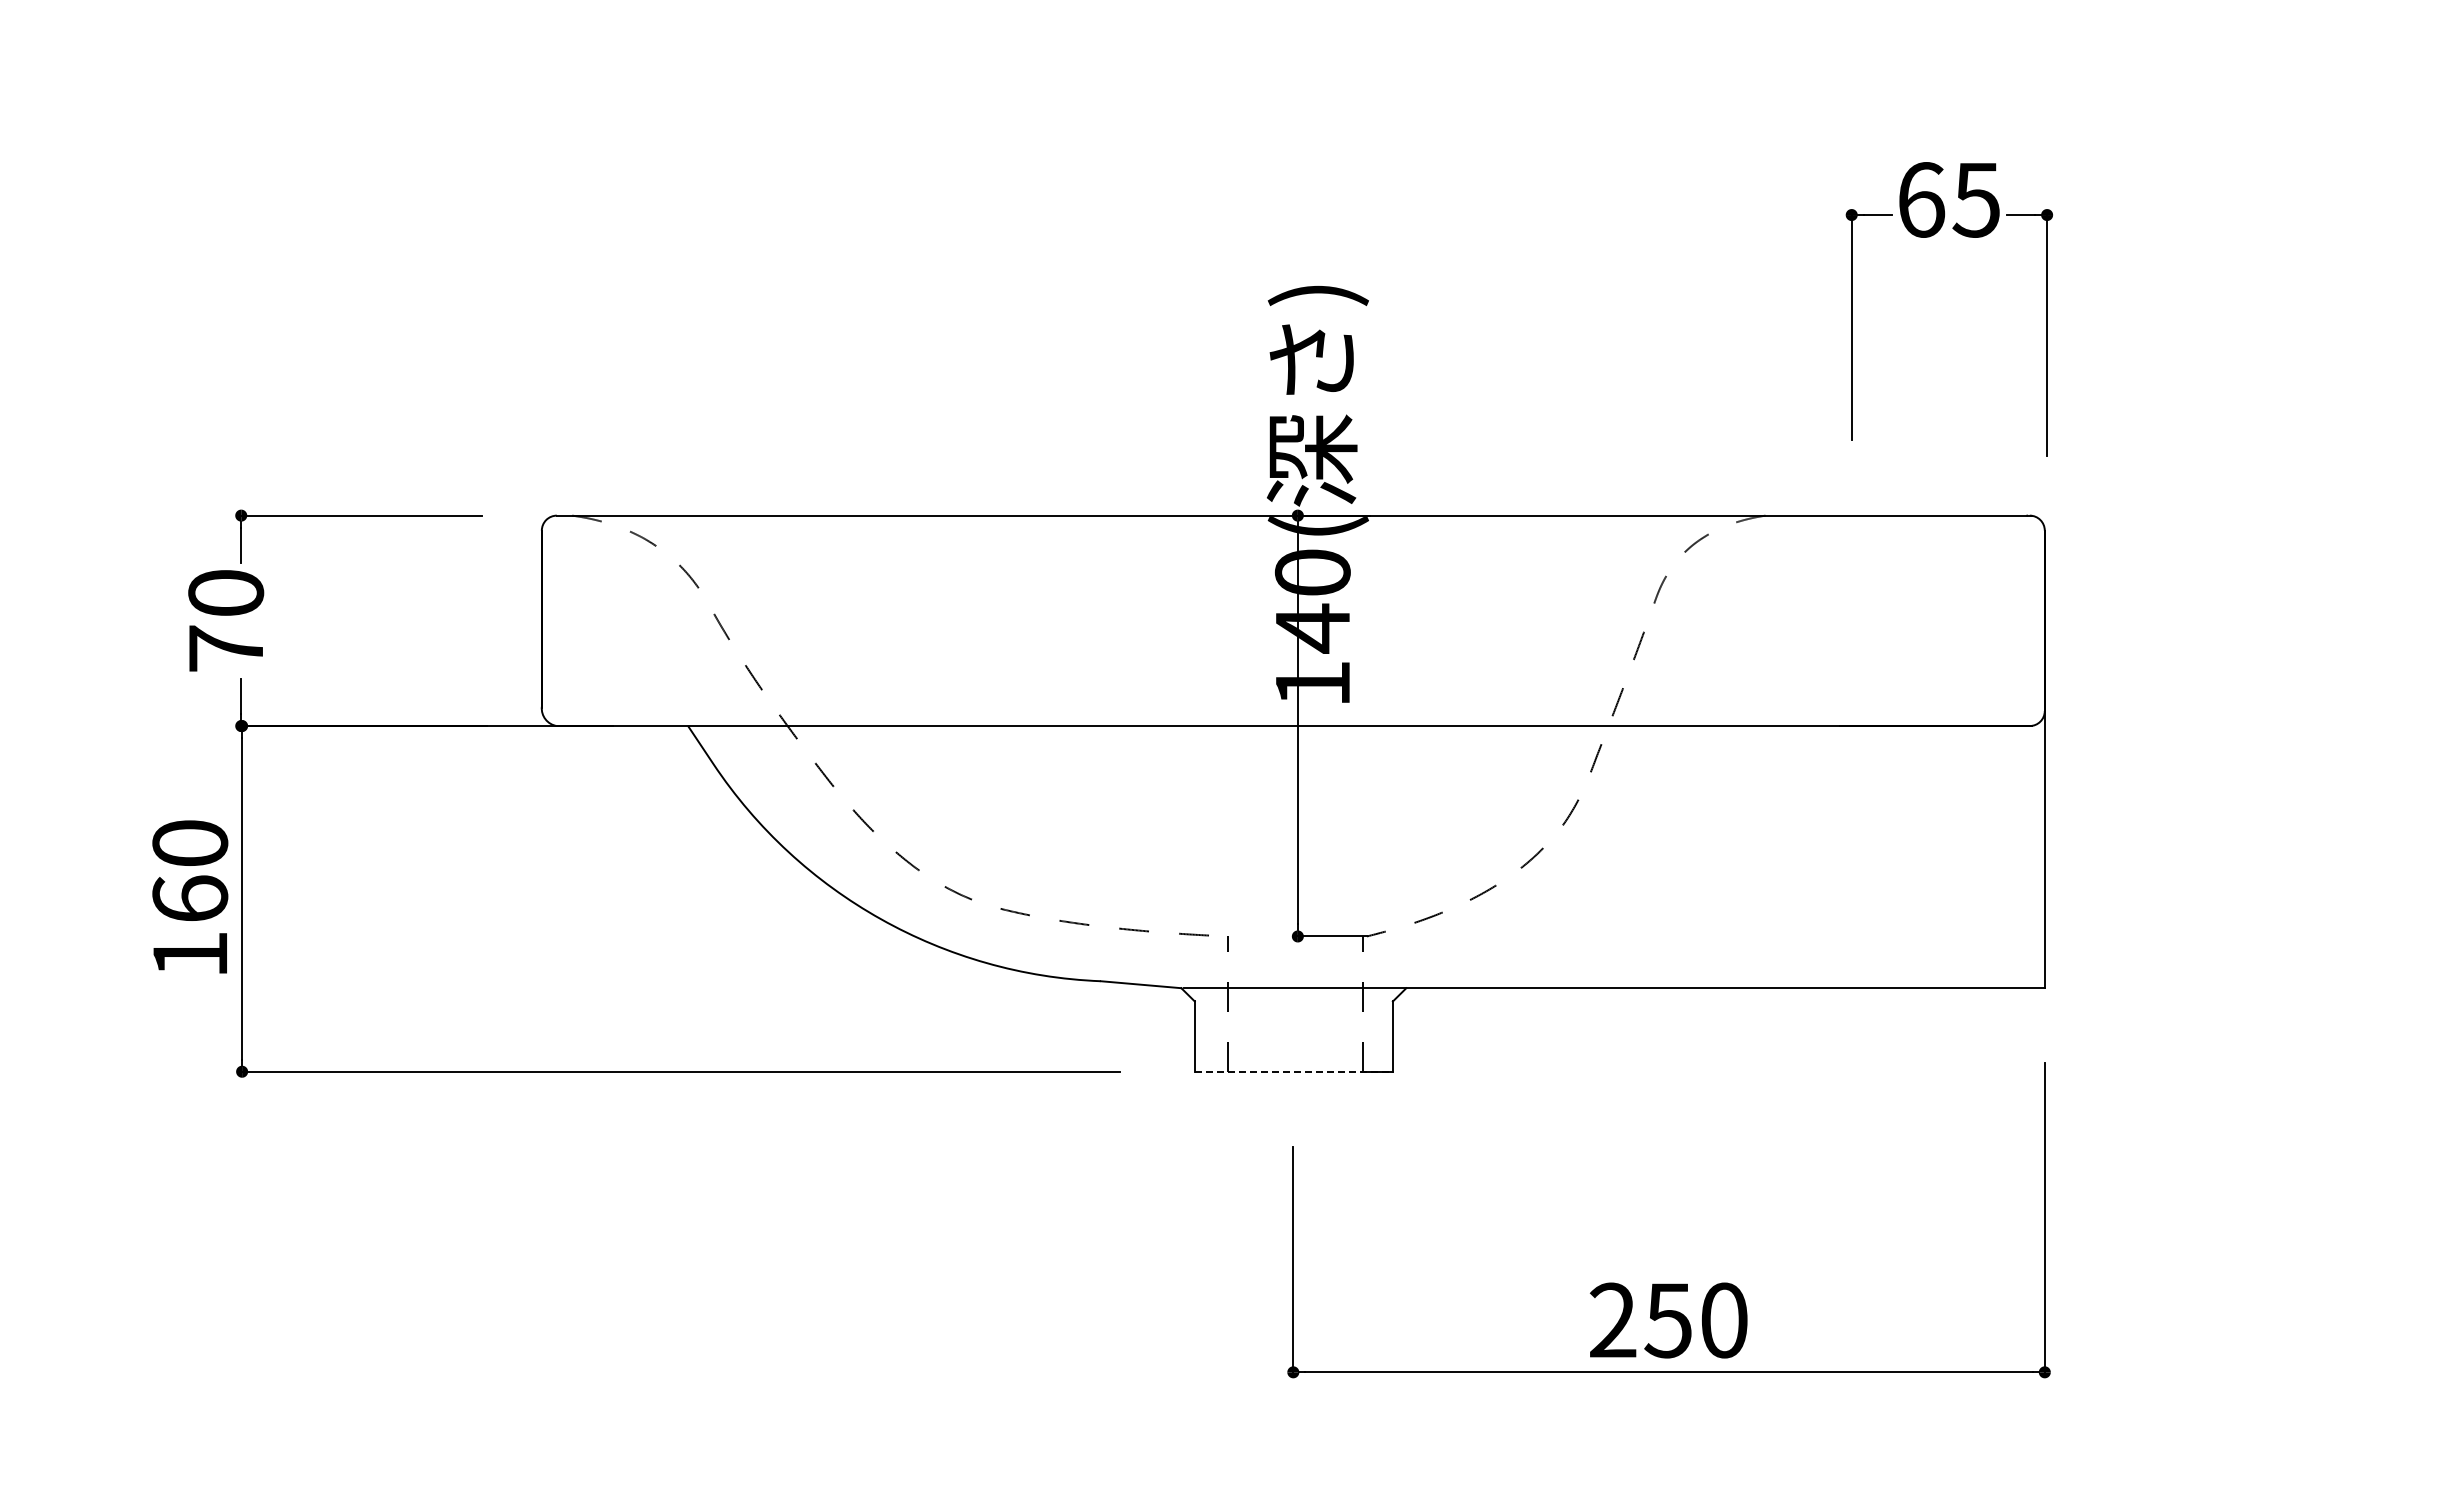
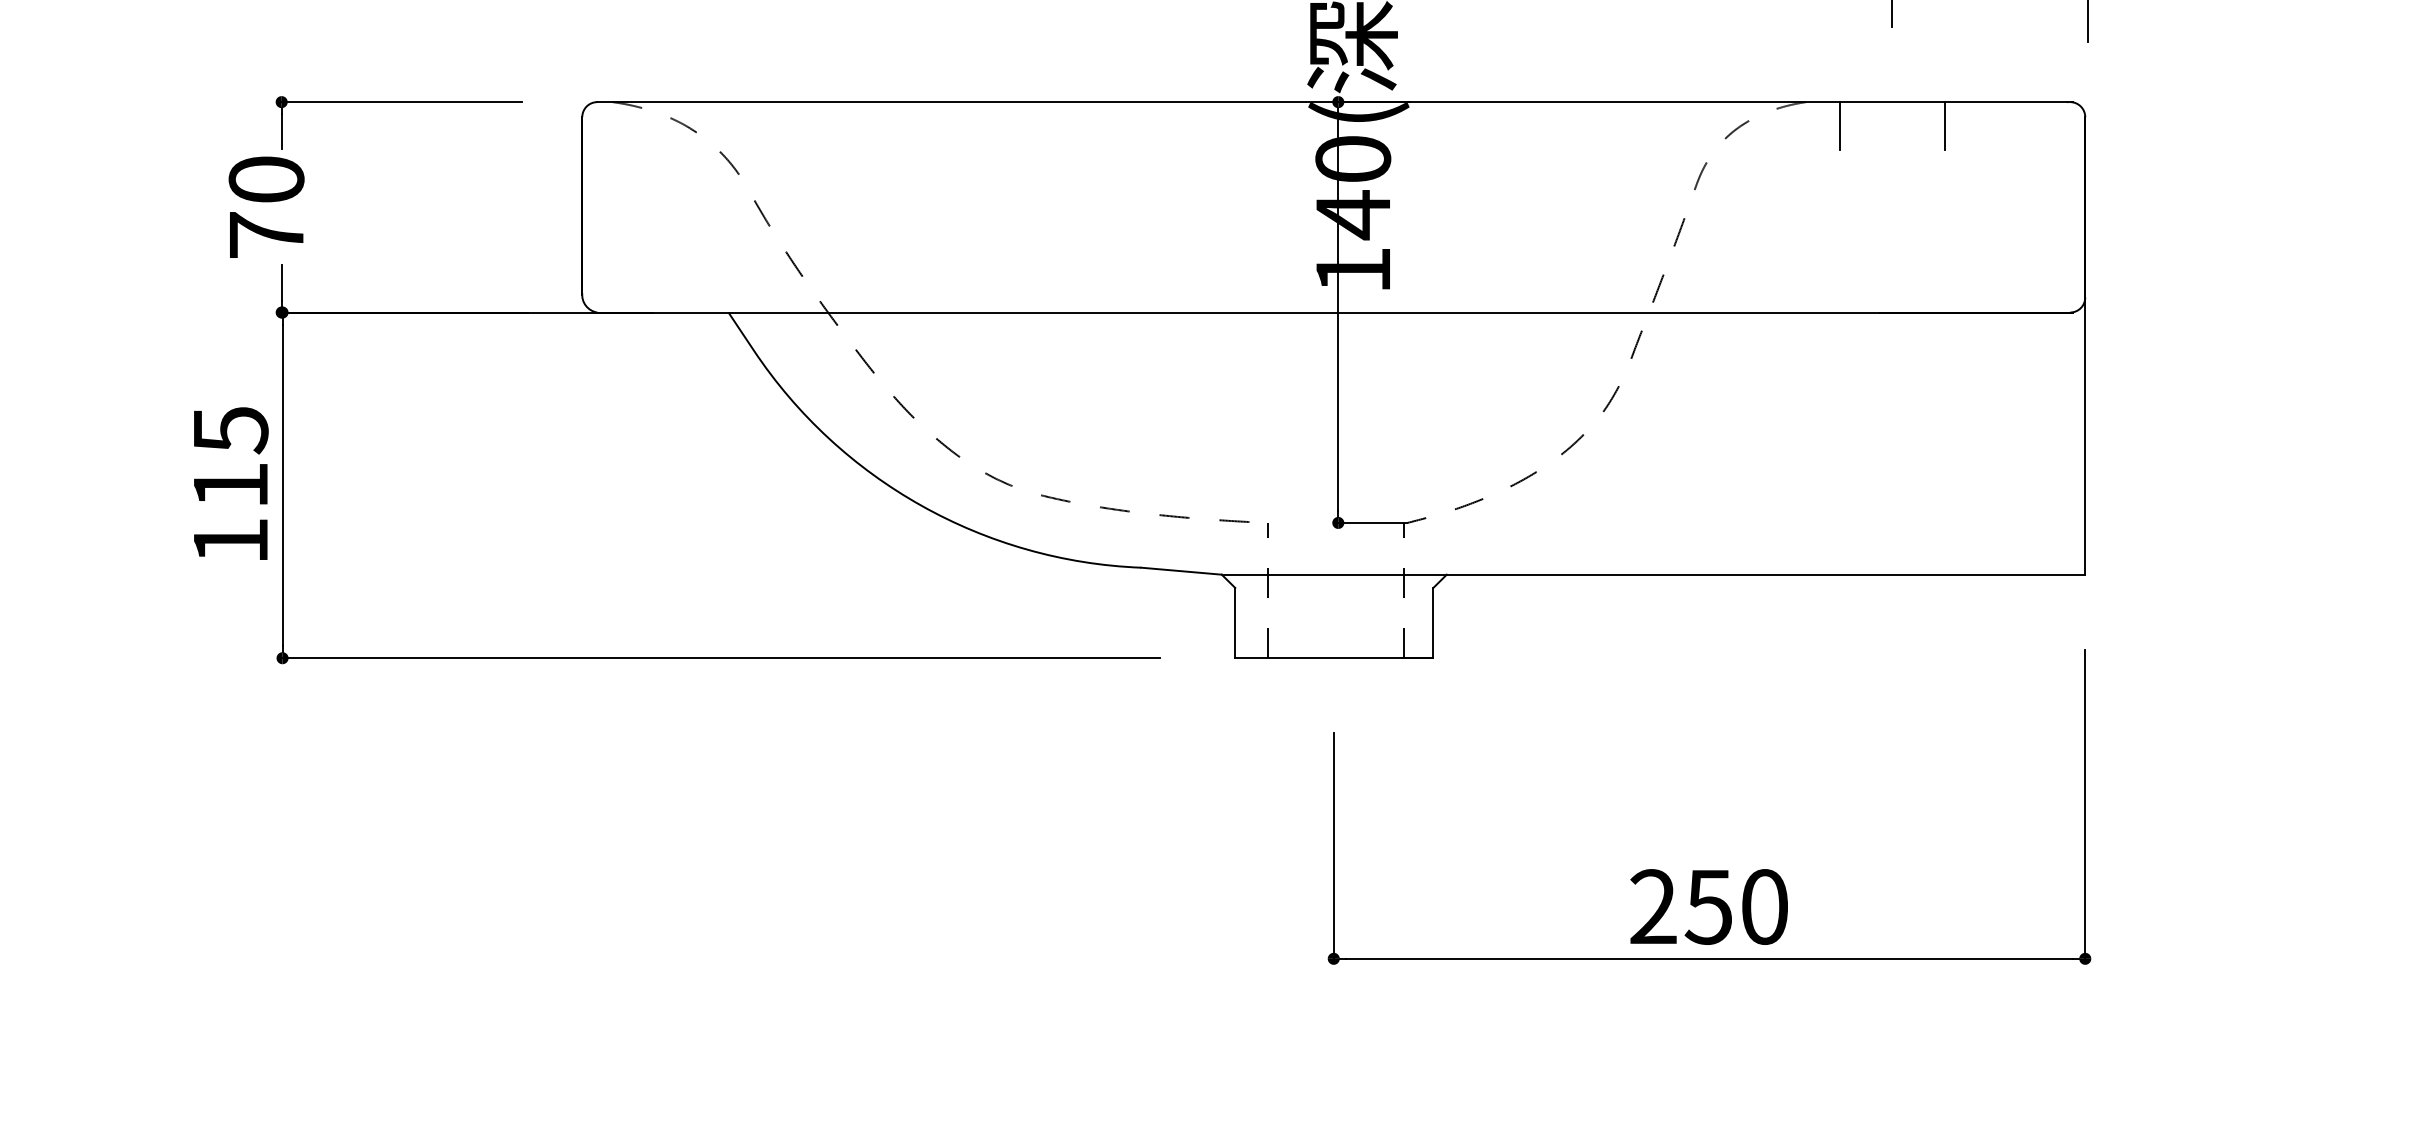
line: (1799, 539) -> (1839, 125), added
line: (1904, 539) -> (1944, 125), added
text: (190, 870) -> (230, 456), 160 -> 115
line: (1293, 1071) -> (1333, 657), dashed -> solid

